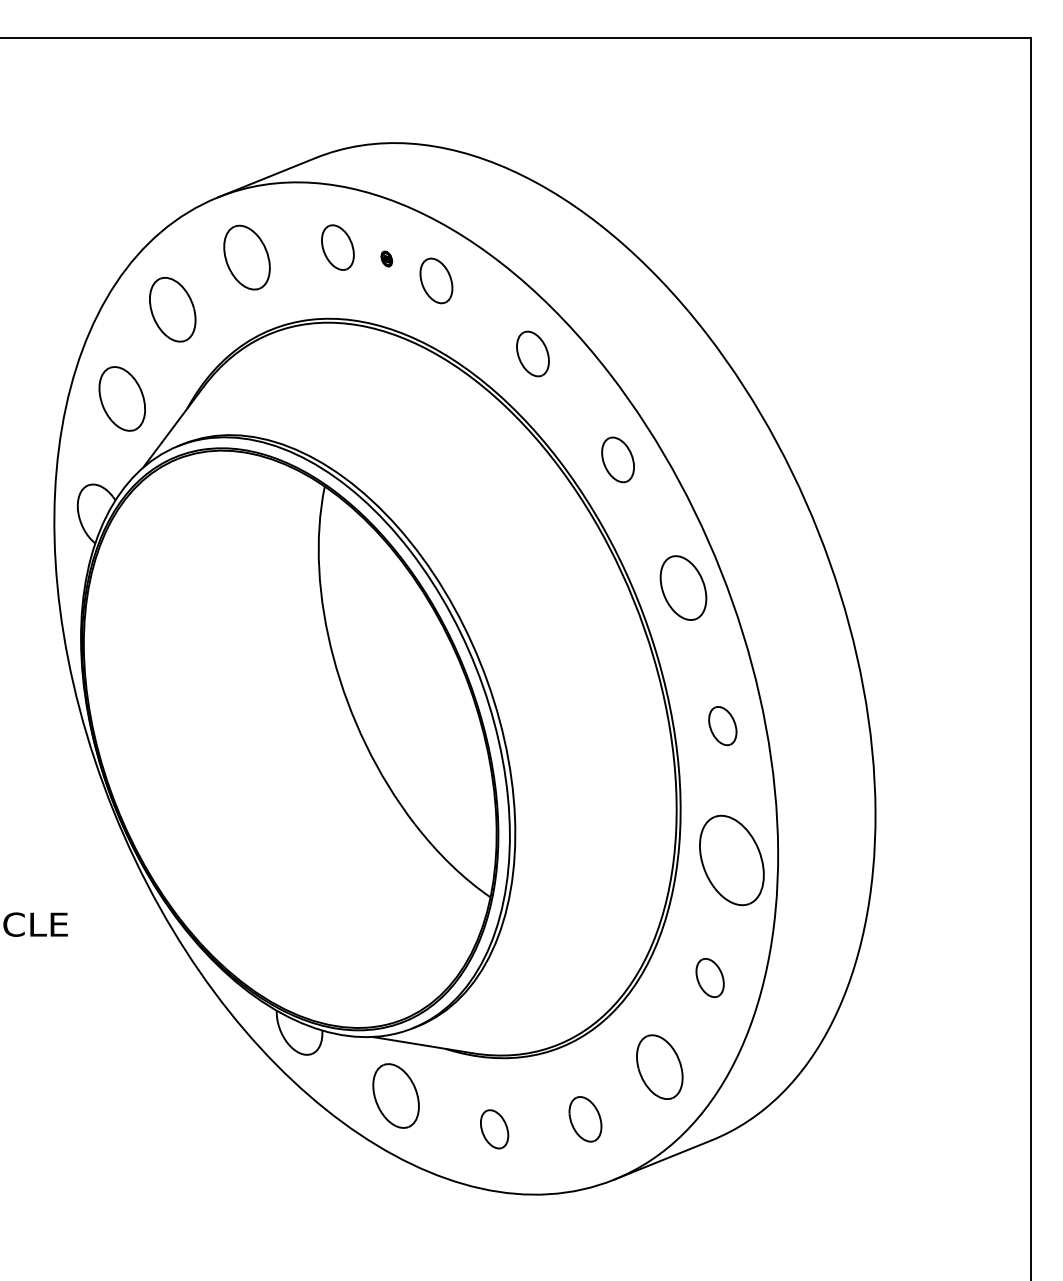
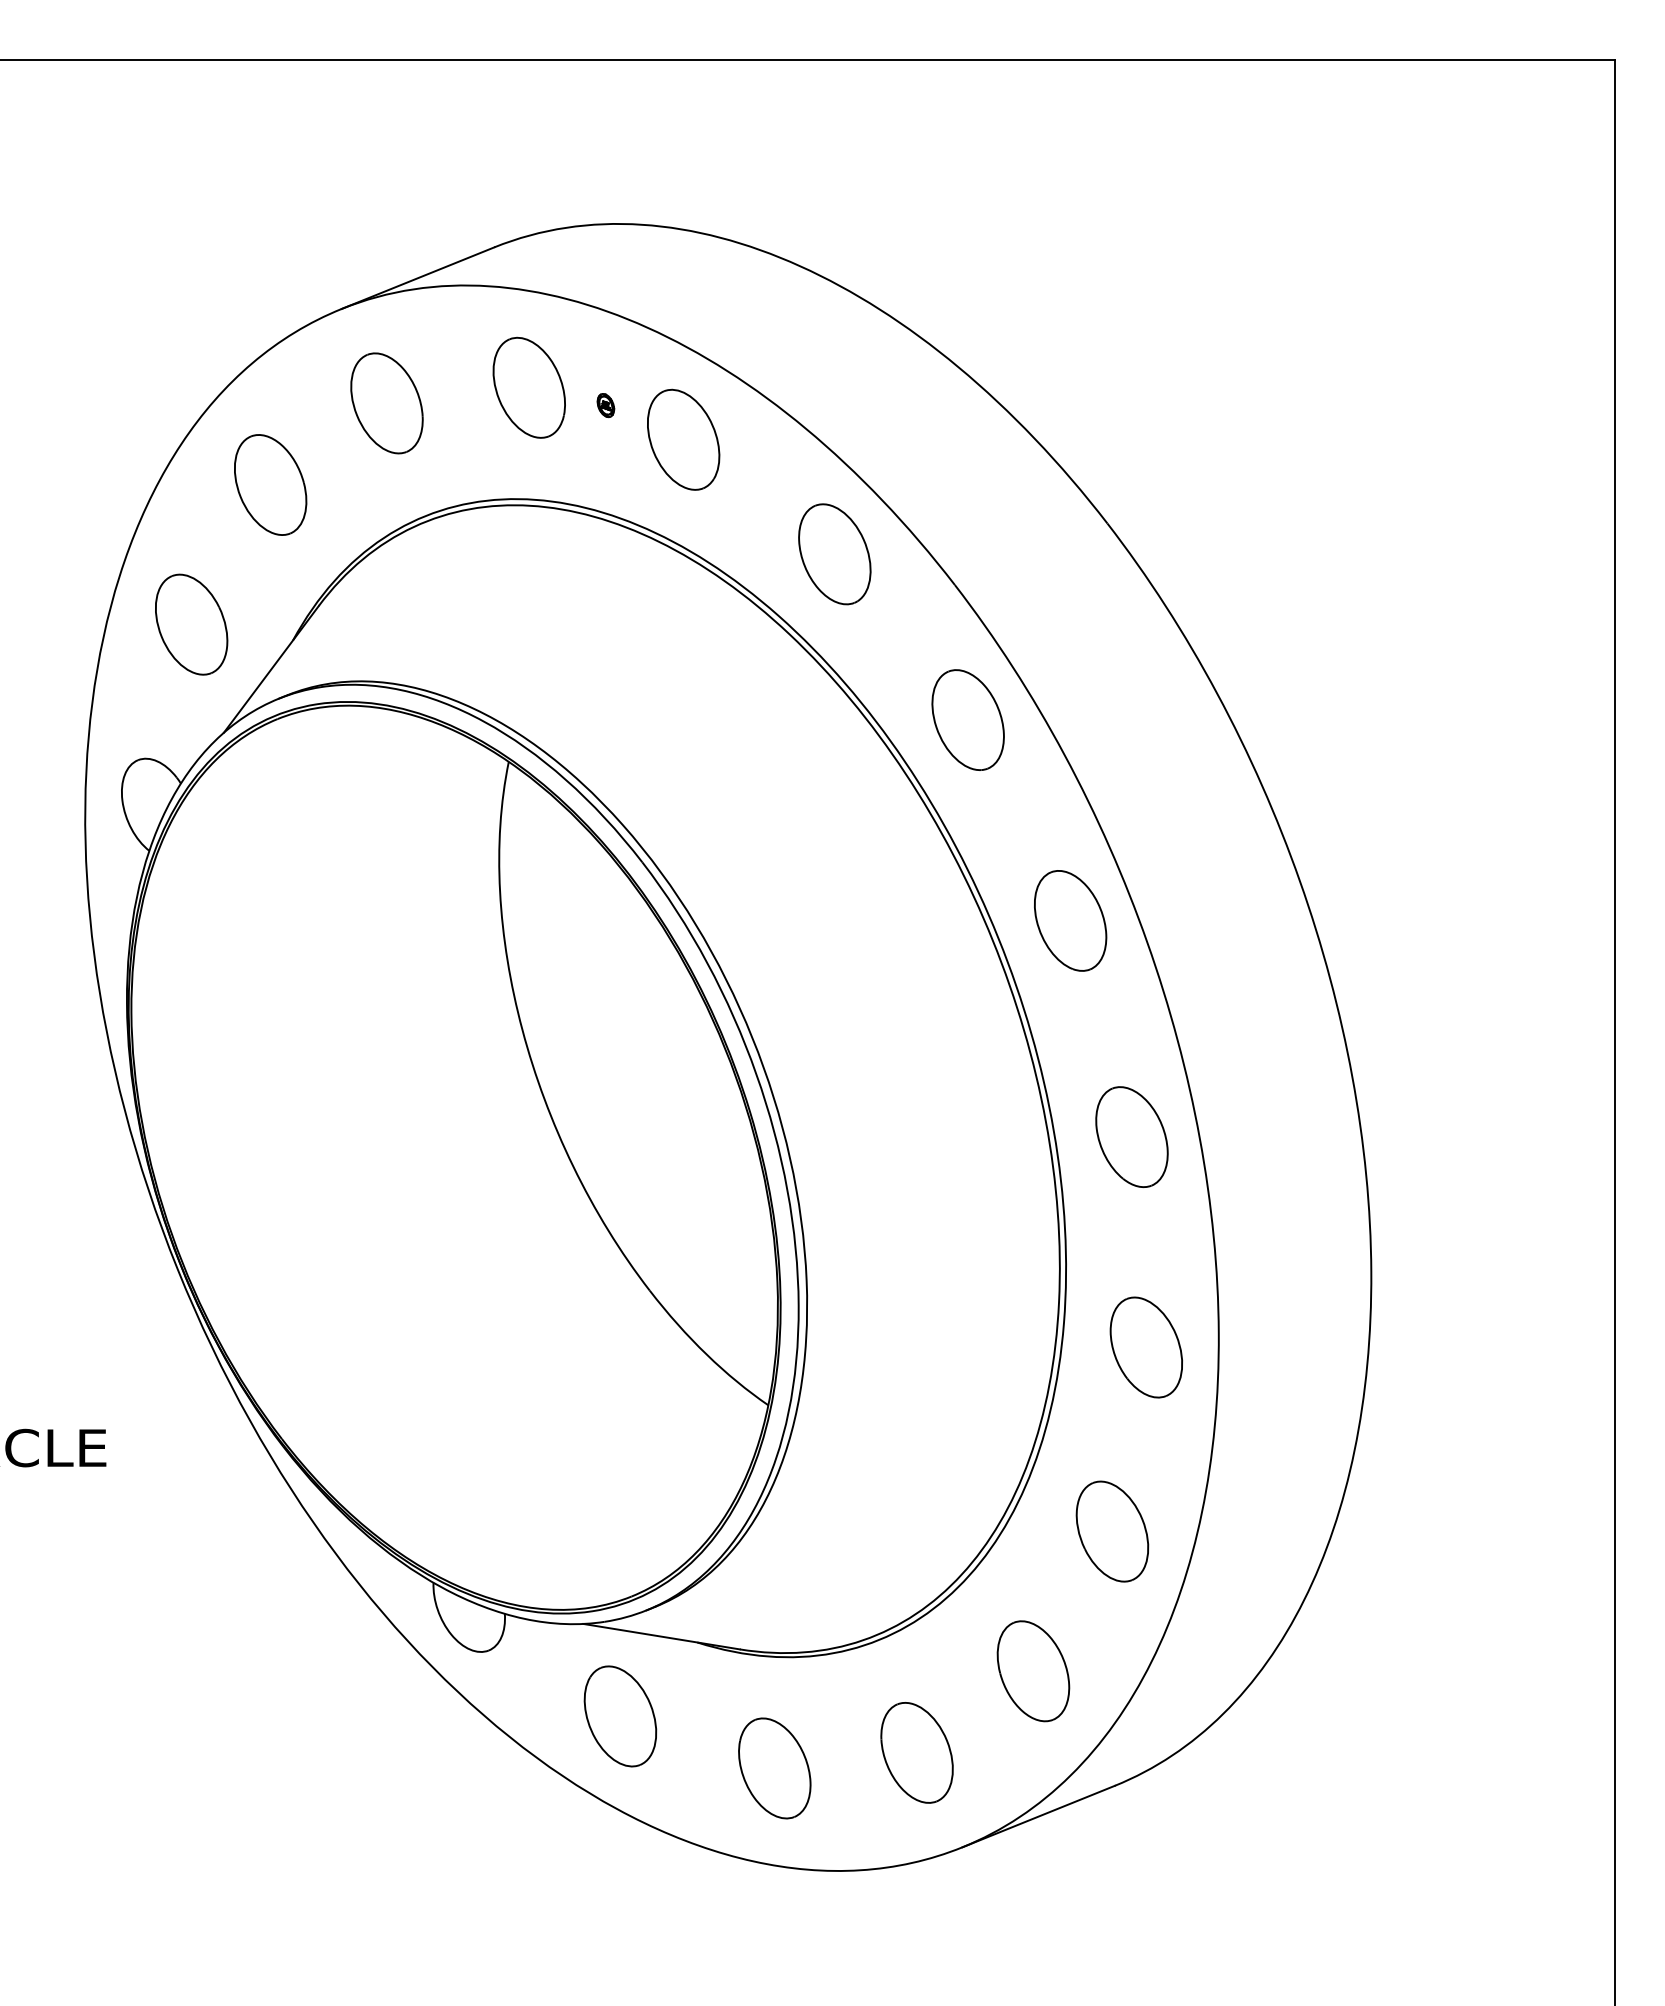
part: (337, 247) -> (528, 387), size x1.43
part: (436, 280) -> (683, 439), size x1.43
part: (532, 353) -> (834, 553), size x1.43
part: (617, 459) -> (967, 719), size x1.43
part: (722, 725) -> (1131, 1136), size x1.67
part: (731, 860) -> (1145, 1347), size x0.71
part: (709, 977) -> (1111, 1530), size x1.67
part: (585, 1119) -> (917, 1753), size x1.43
part: (494, 1129) -> (774, 1768), size x1.67

